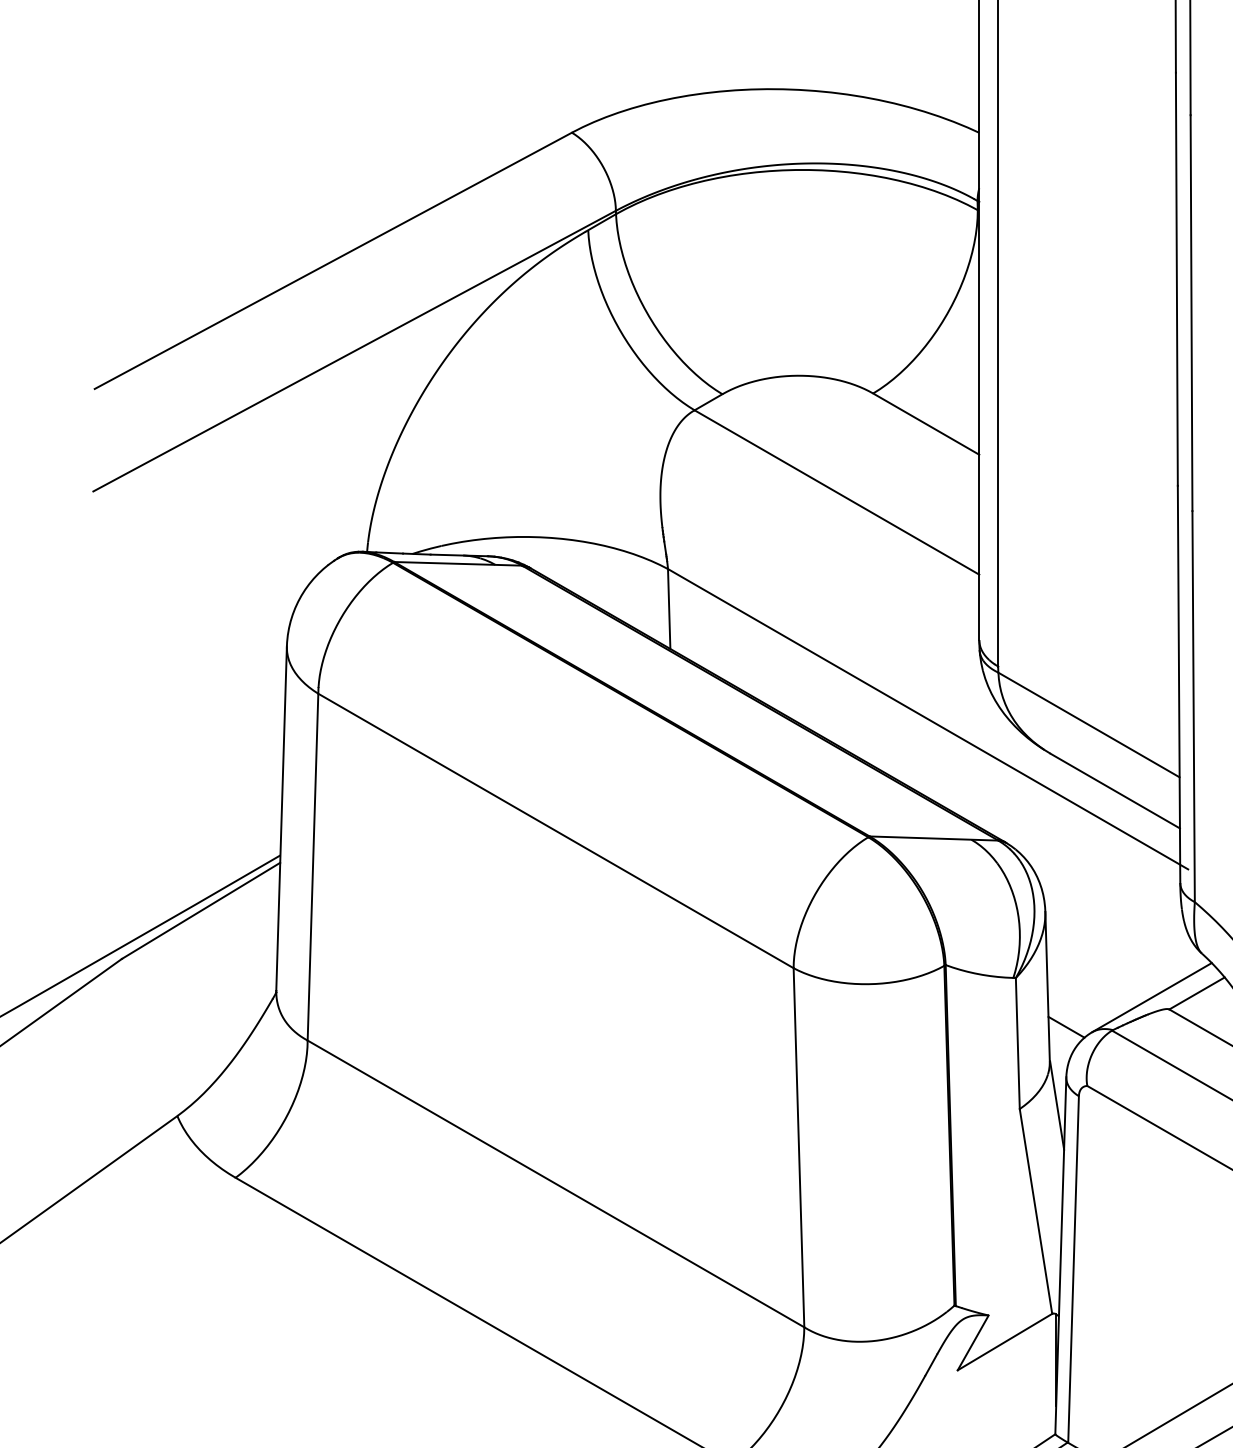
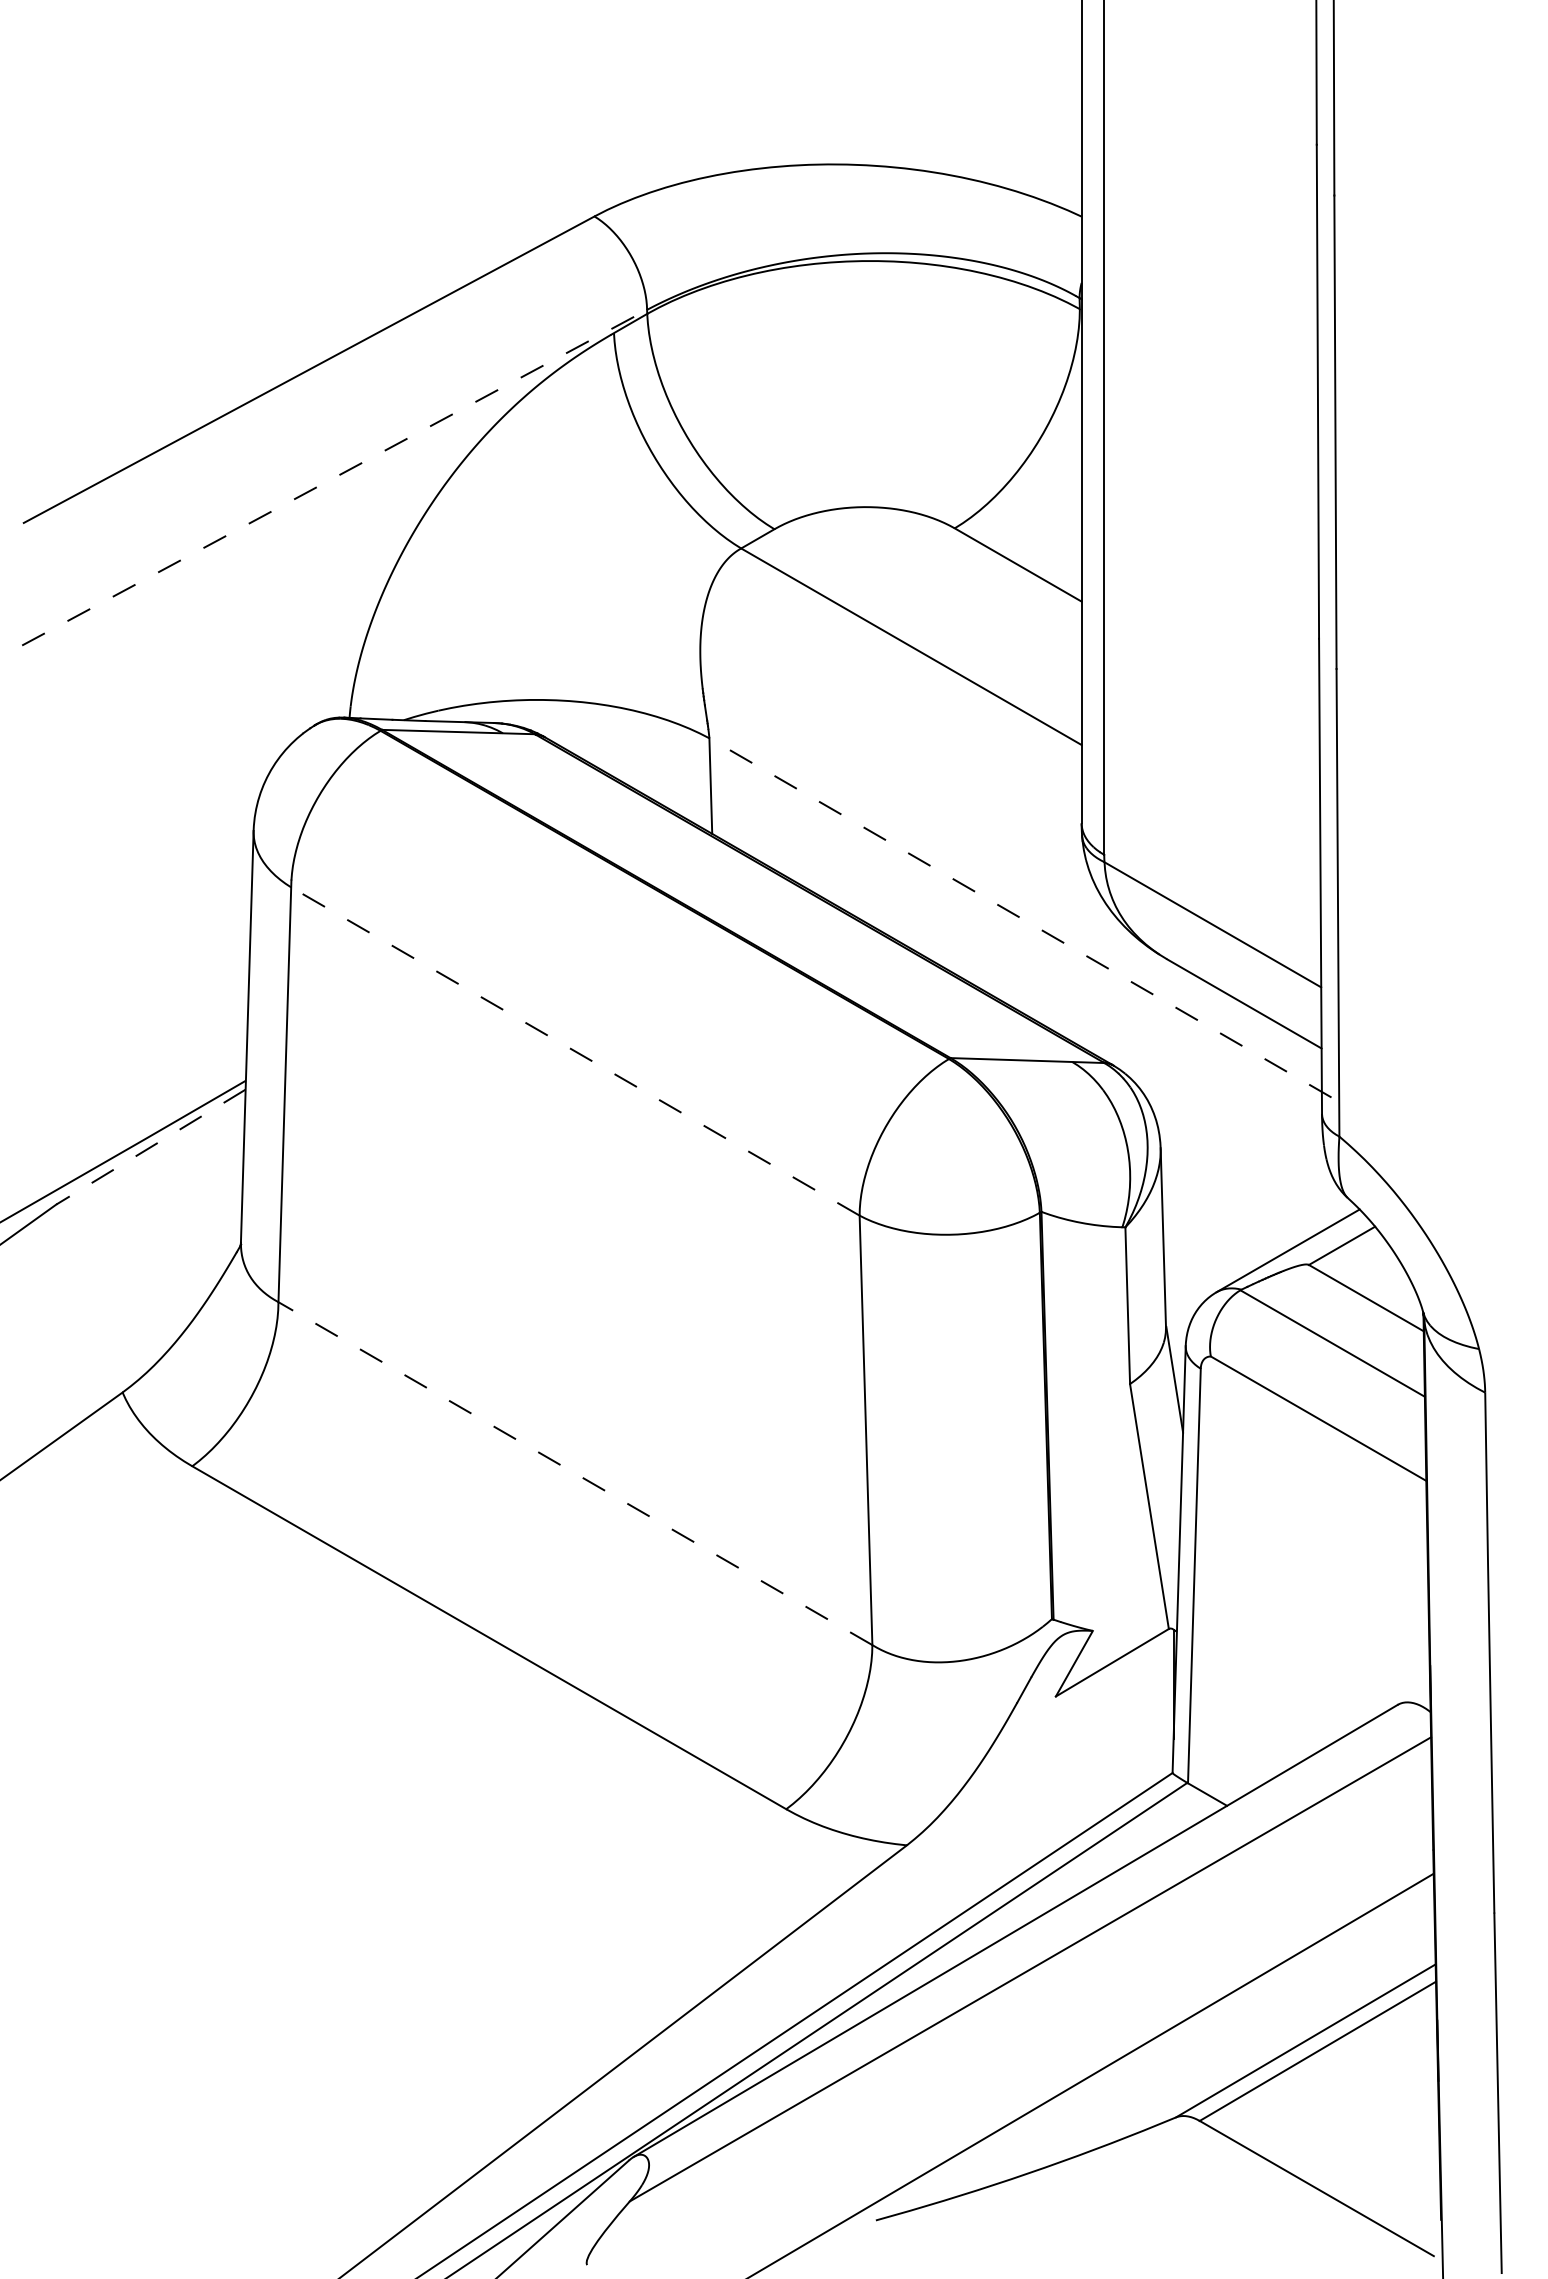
line: (354, 350) -> (334, 477), solid -> dashed
line: (928, 718) -> (1020, 917), solid -> dashed
line: (556, 830) -> (575, 1051), solid -> dashed
line: (201, 911) -> (151, 1147), solid -> dashed
line: (1066, 1026) -> (1185, 1285), removed
line: (556, 1183) -> (575, 1473), solid -> dashed

